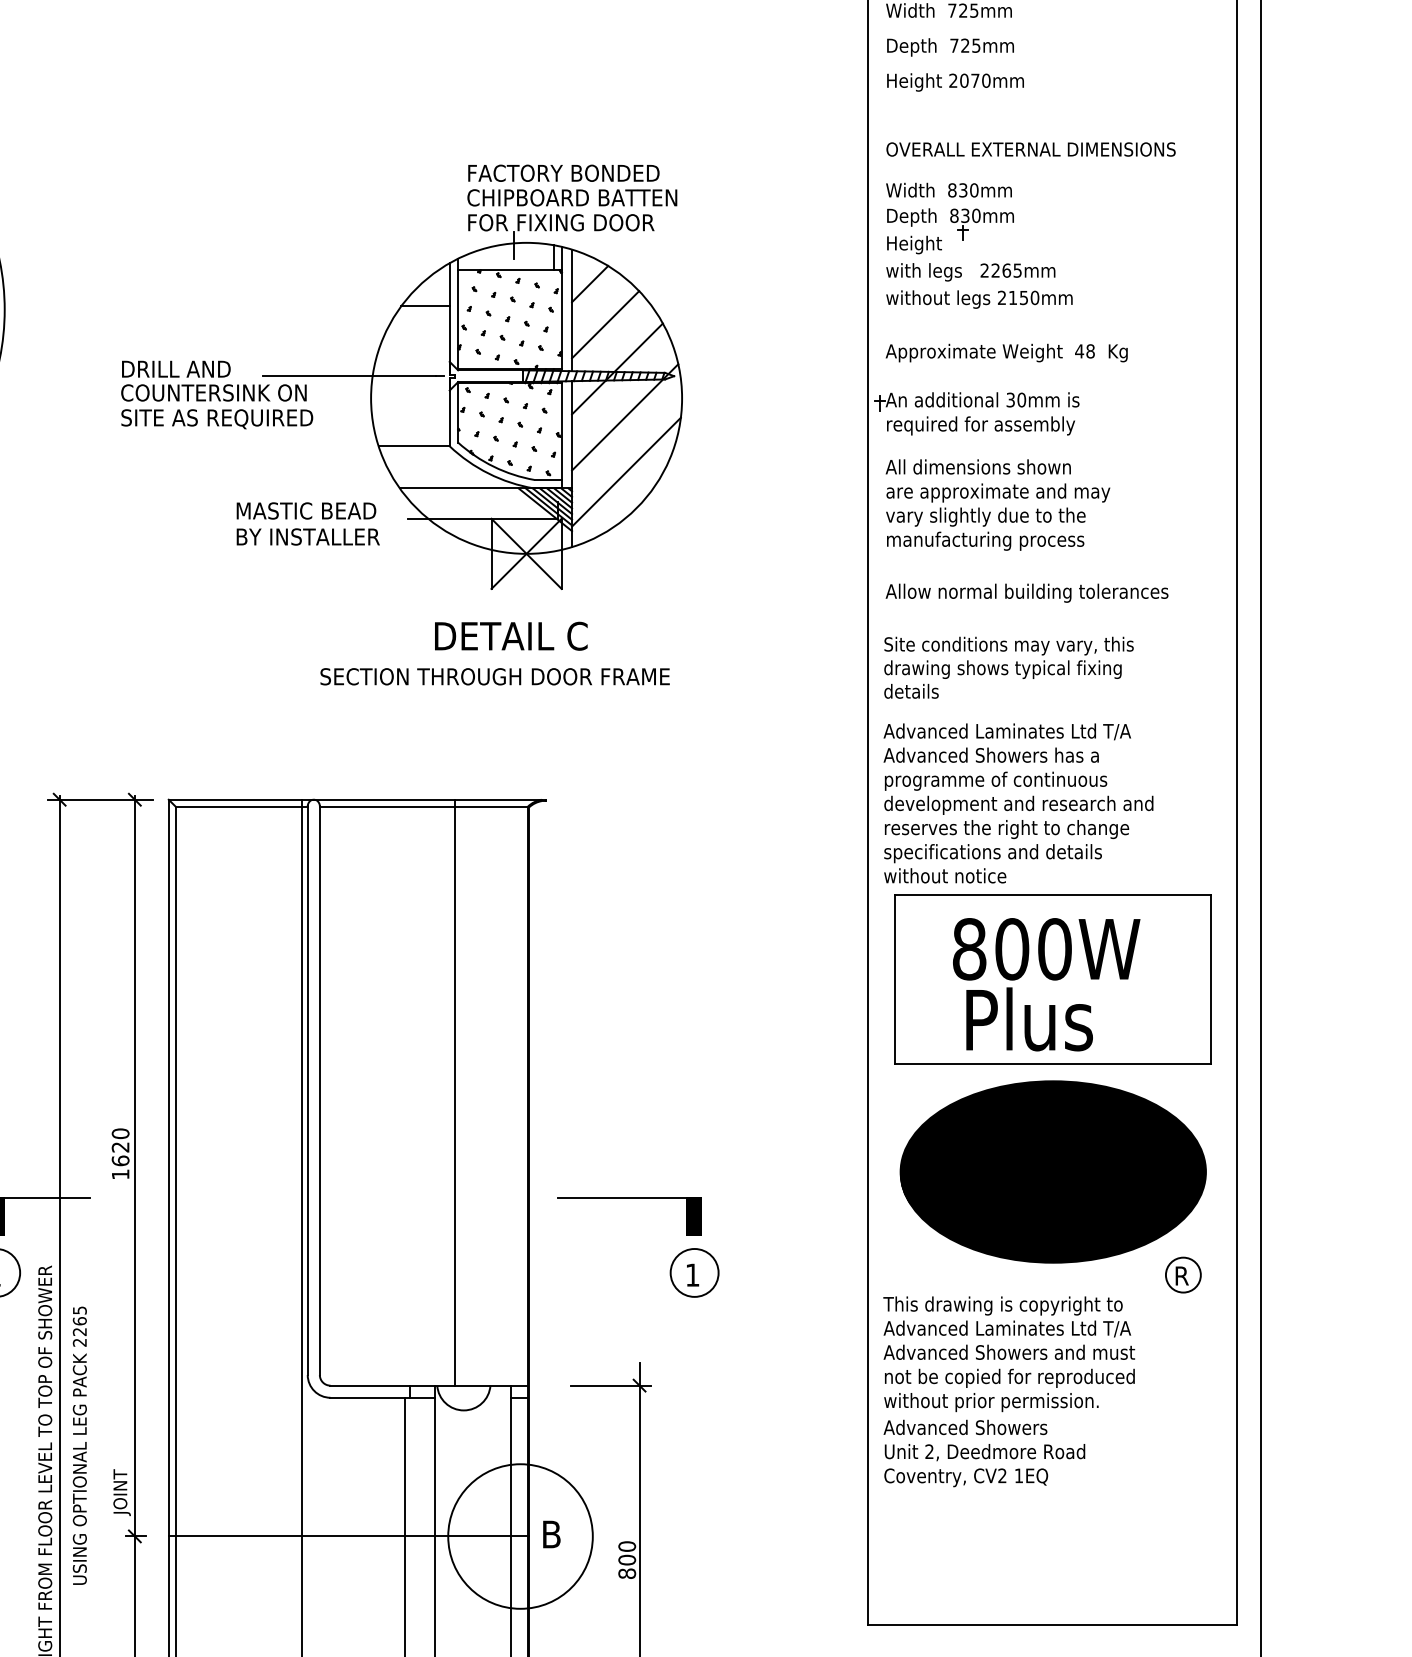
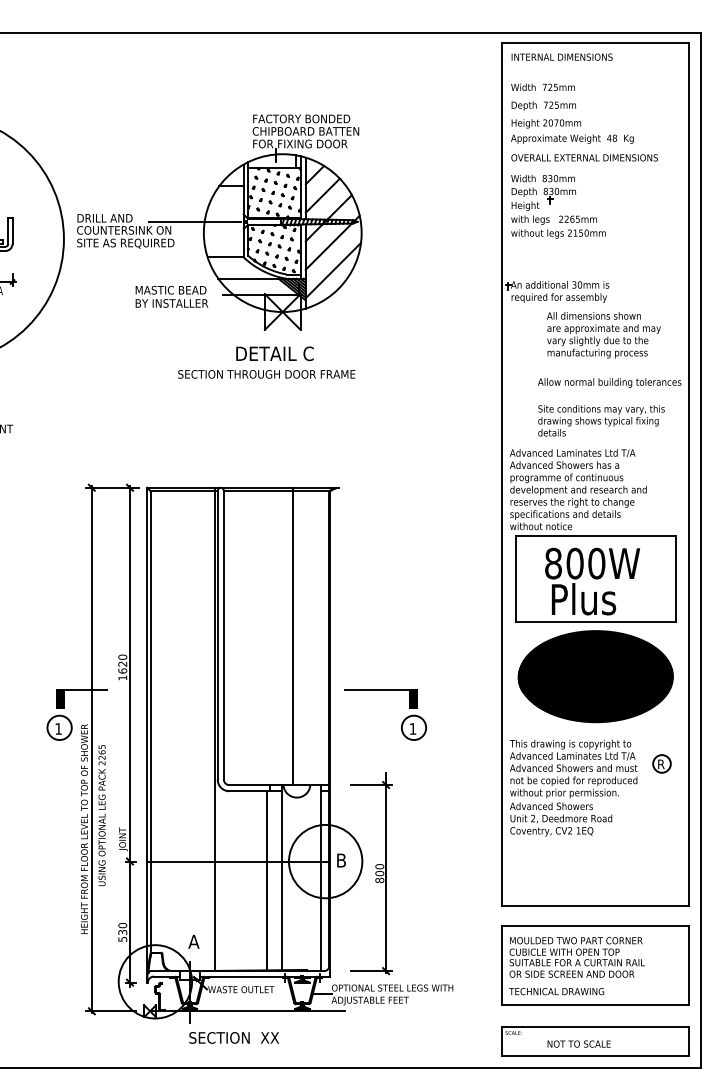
text: (1006, 351) -> (572, 138), moved
part: (401, 424) -> (219, 246), moved
text: (997, 505) -> (603, 335), moved
text: (1026, 592) -> (609, 382), moved
text: (1008, 667) -> (601, 420), moved
part: (1182, 1274) -> (661, 763), moved

